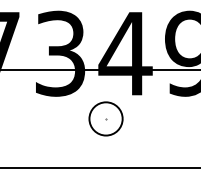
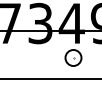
part: (106, 117) -> (73, 57), moved

